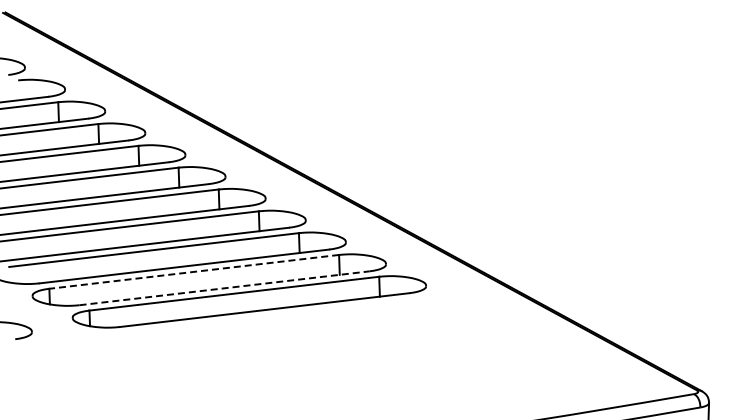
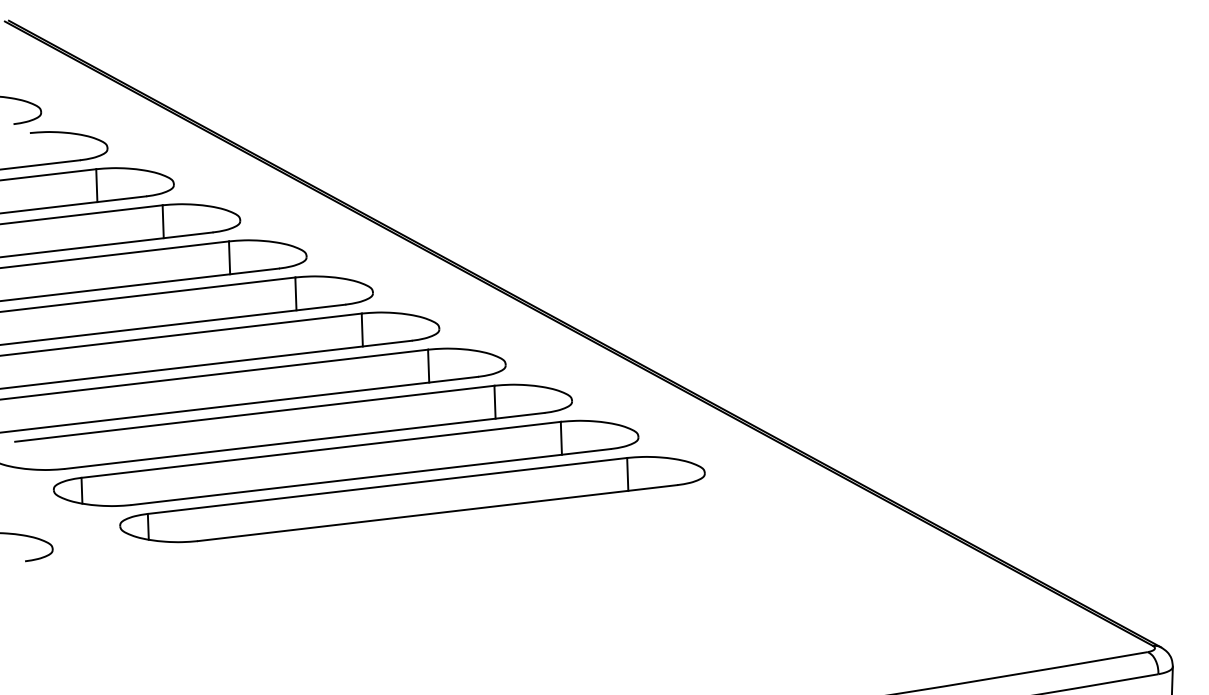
line: (194, 271) -> (321, 449), dashed -> solid
line: (224, 288) -> (371, 477), dashed -> solid

